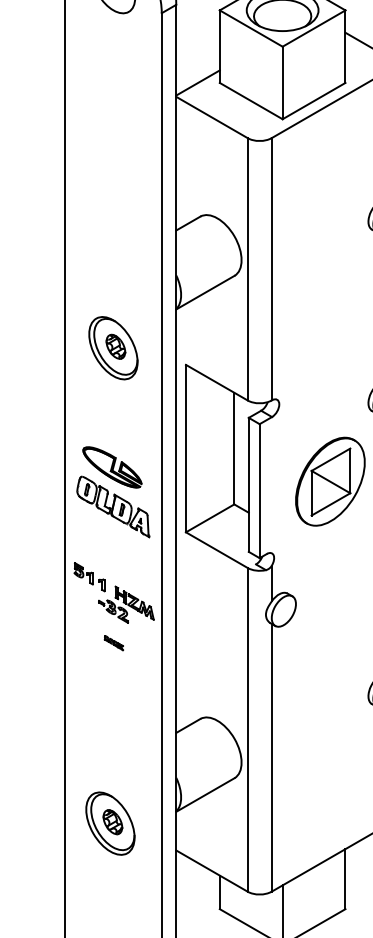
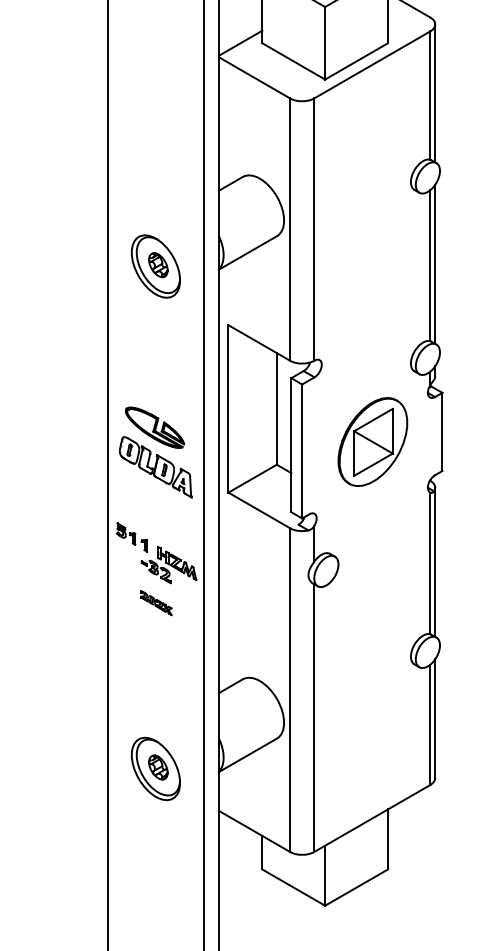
part: (113, 348) -> (155, 266), moved
part: (114, 643) -> (156, 603), size x1.67
part: (110, 823) -> (155, 768), moved

